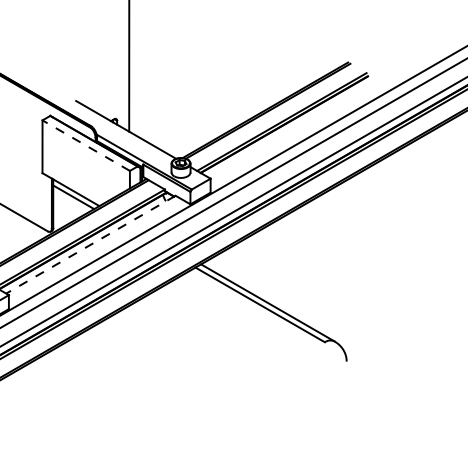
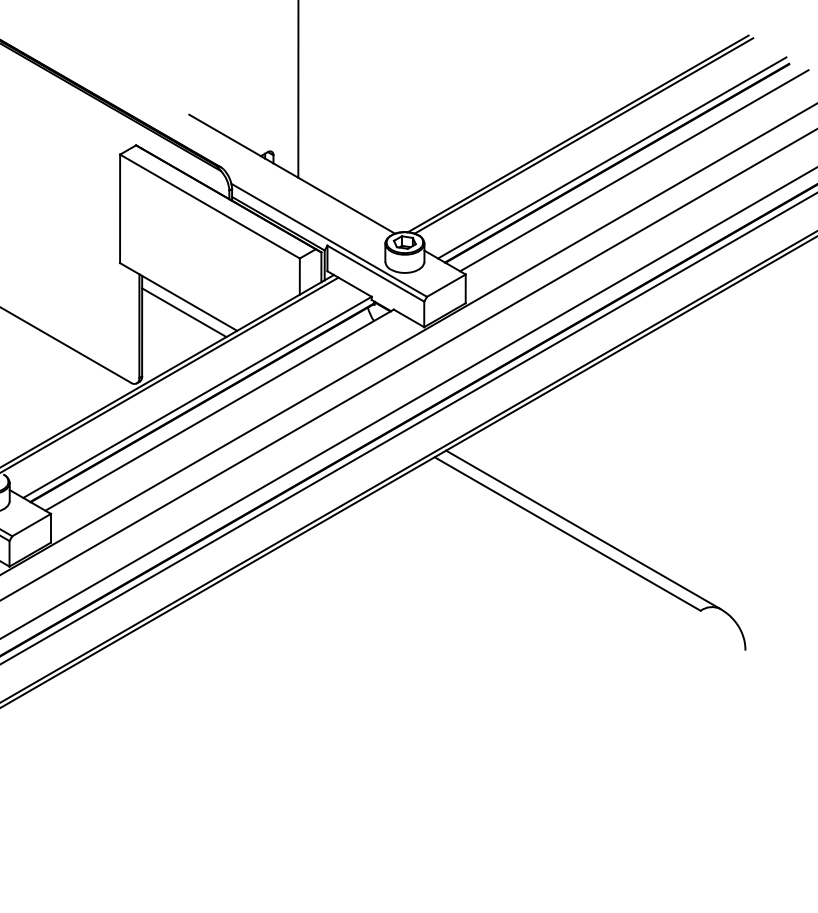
line: (292, 128) -> (634, 171), added
line: (85, 145) -> (208, 206), dashed -> solid
line: (90, 244) -> (218, 409), dashed -> solid

